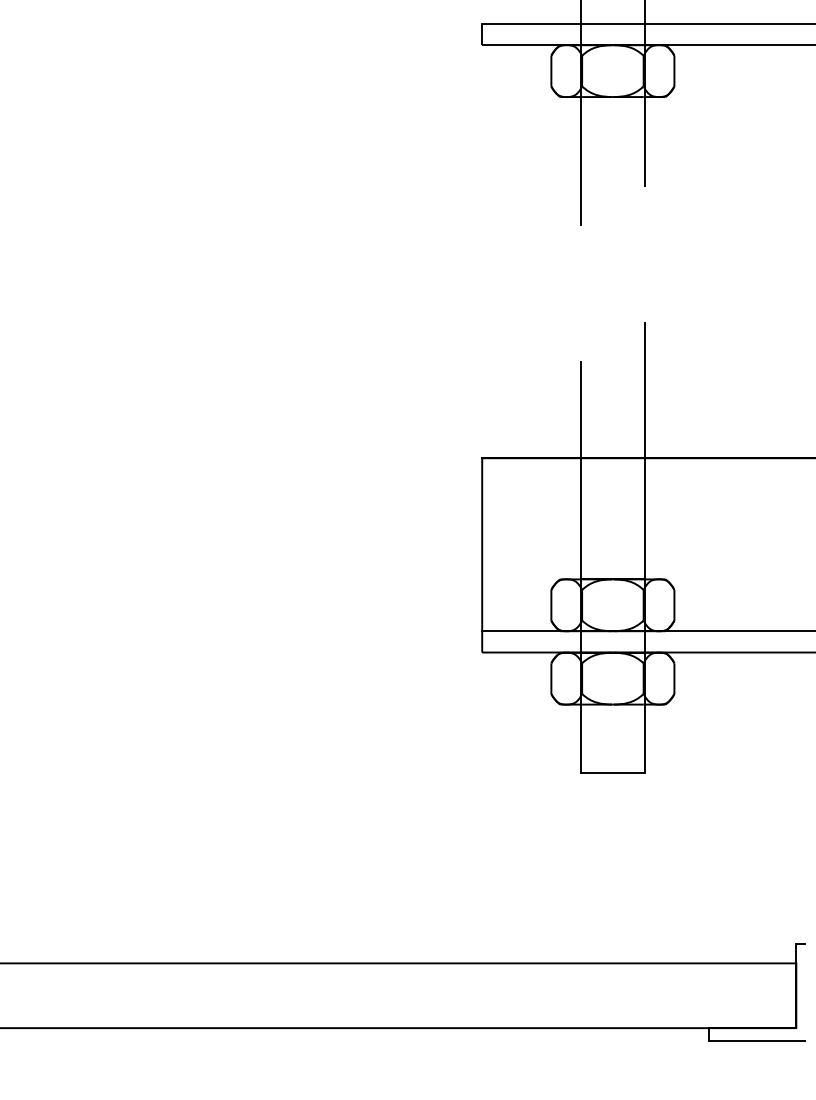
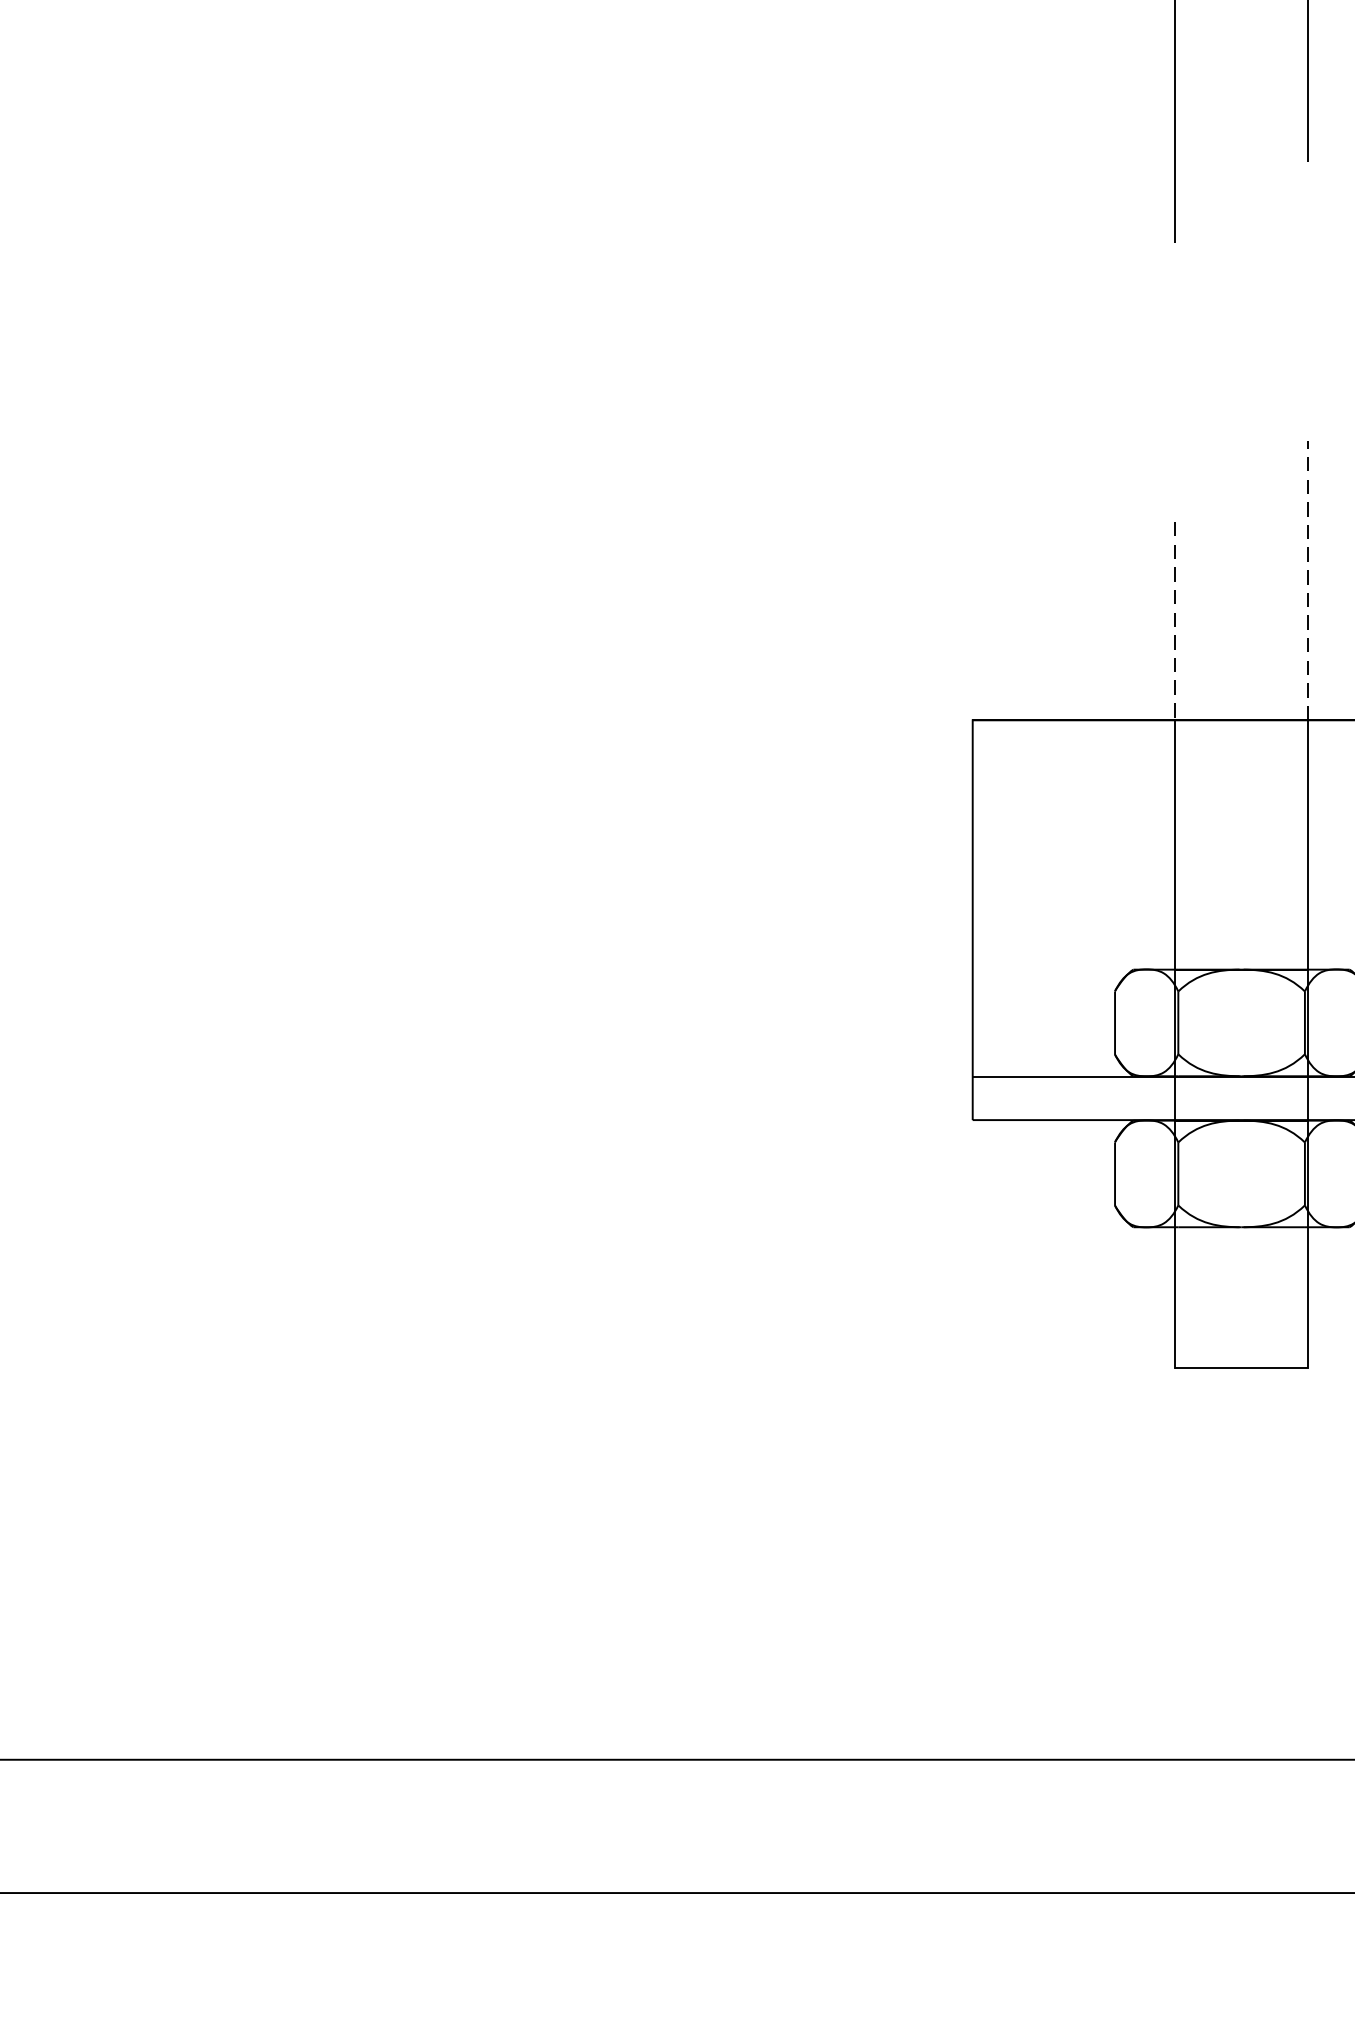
line: (645, 390) -> (1308, 580), solid -> dashed
line: (580, 410) -> (1174, 622), solid -> dashed

